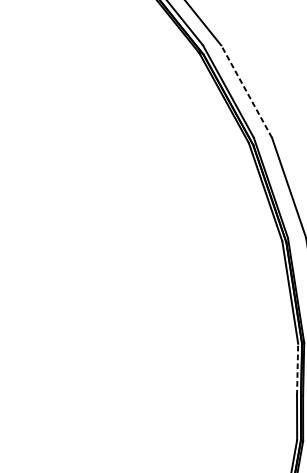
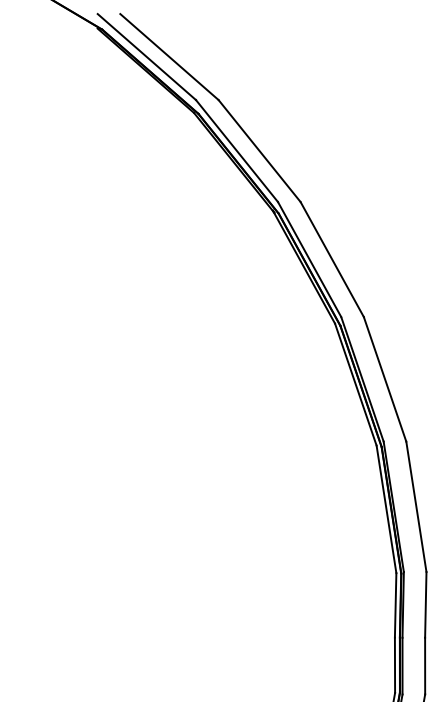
line: (246, 91) -> (332, 259), dashed -> solid
line: (297, 368) -> (395, 604), dashed -> solid

